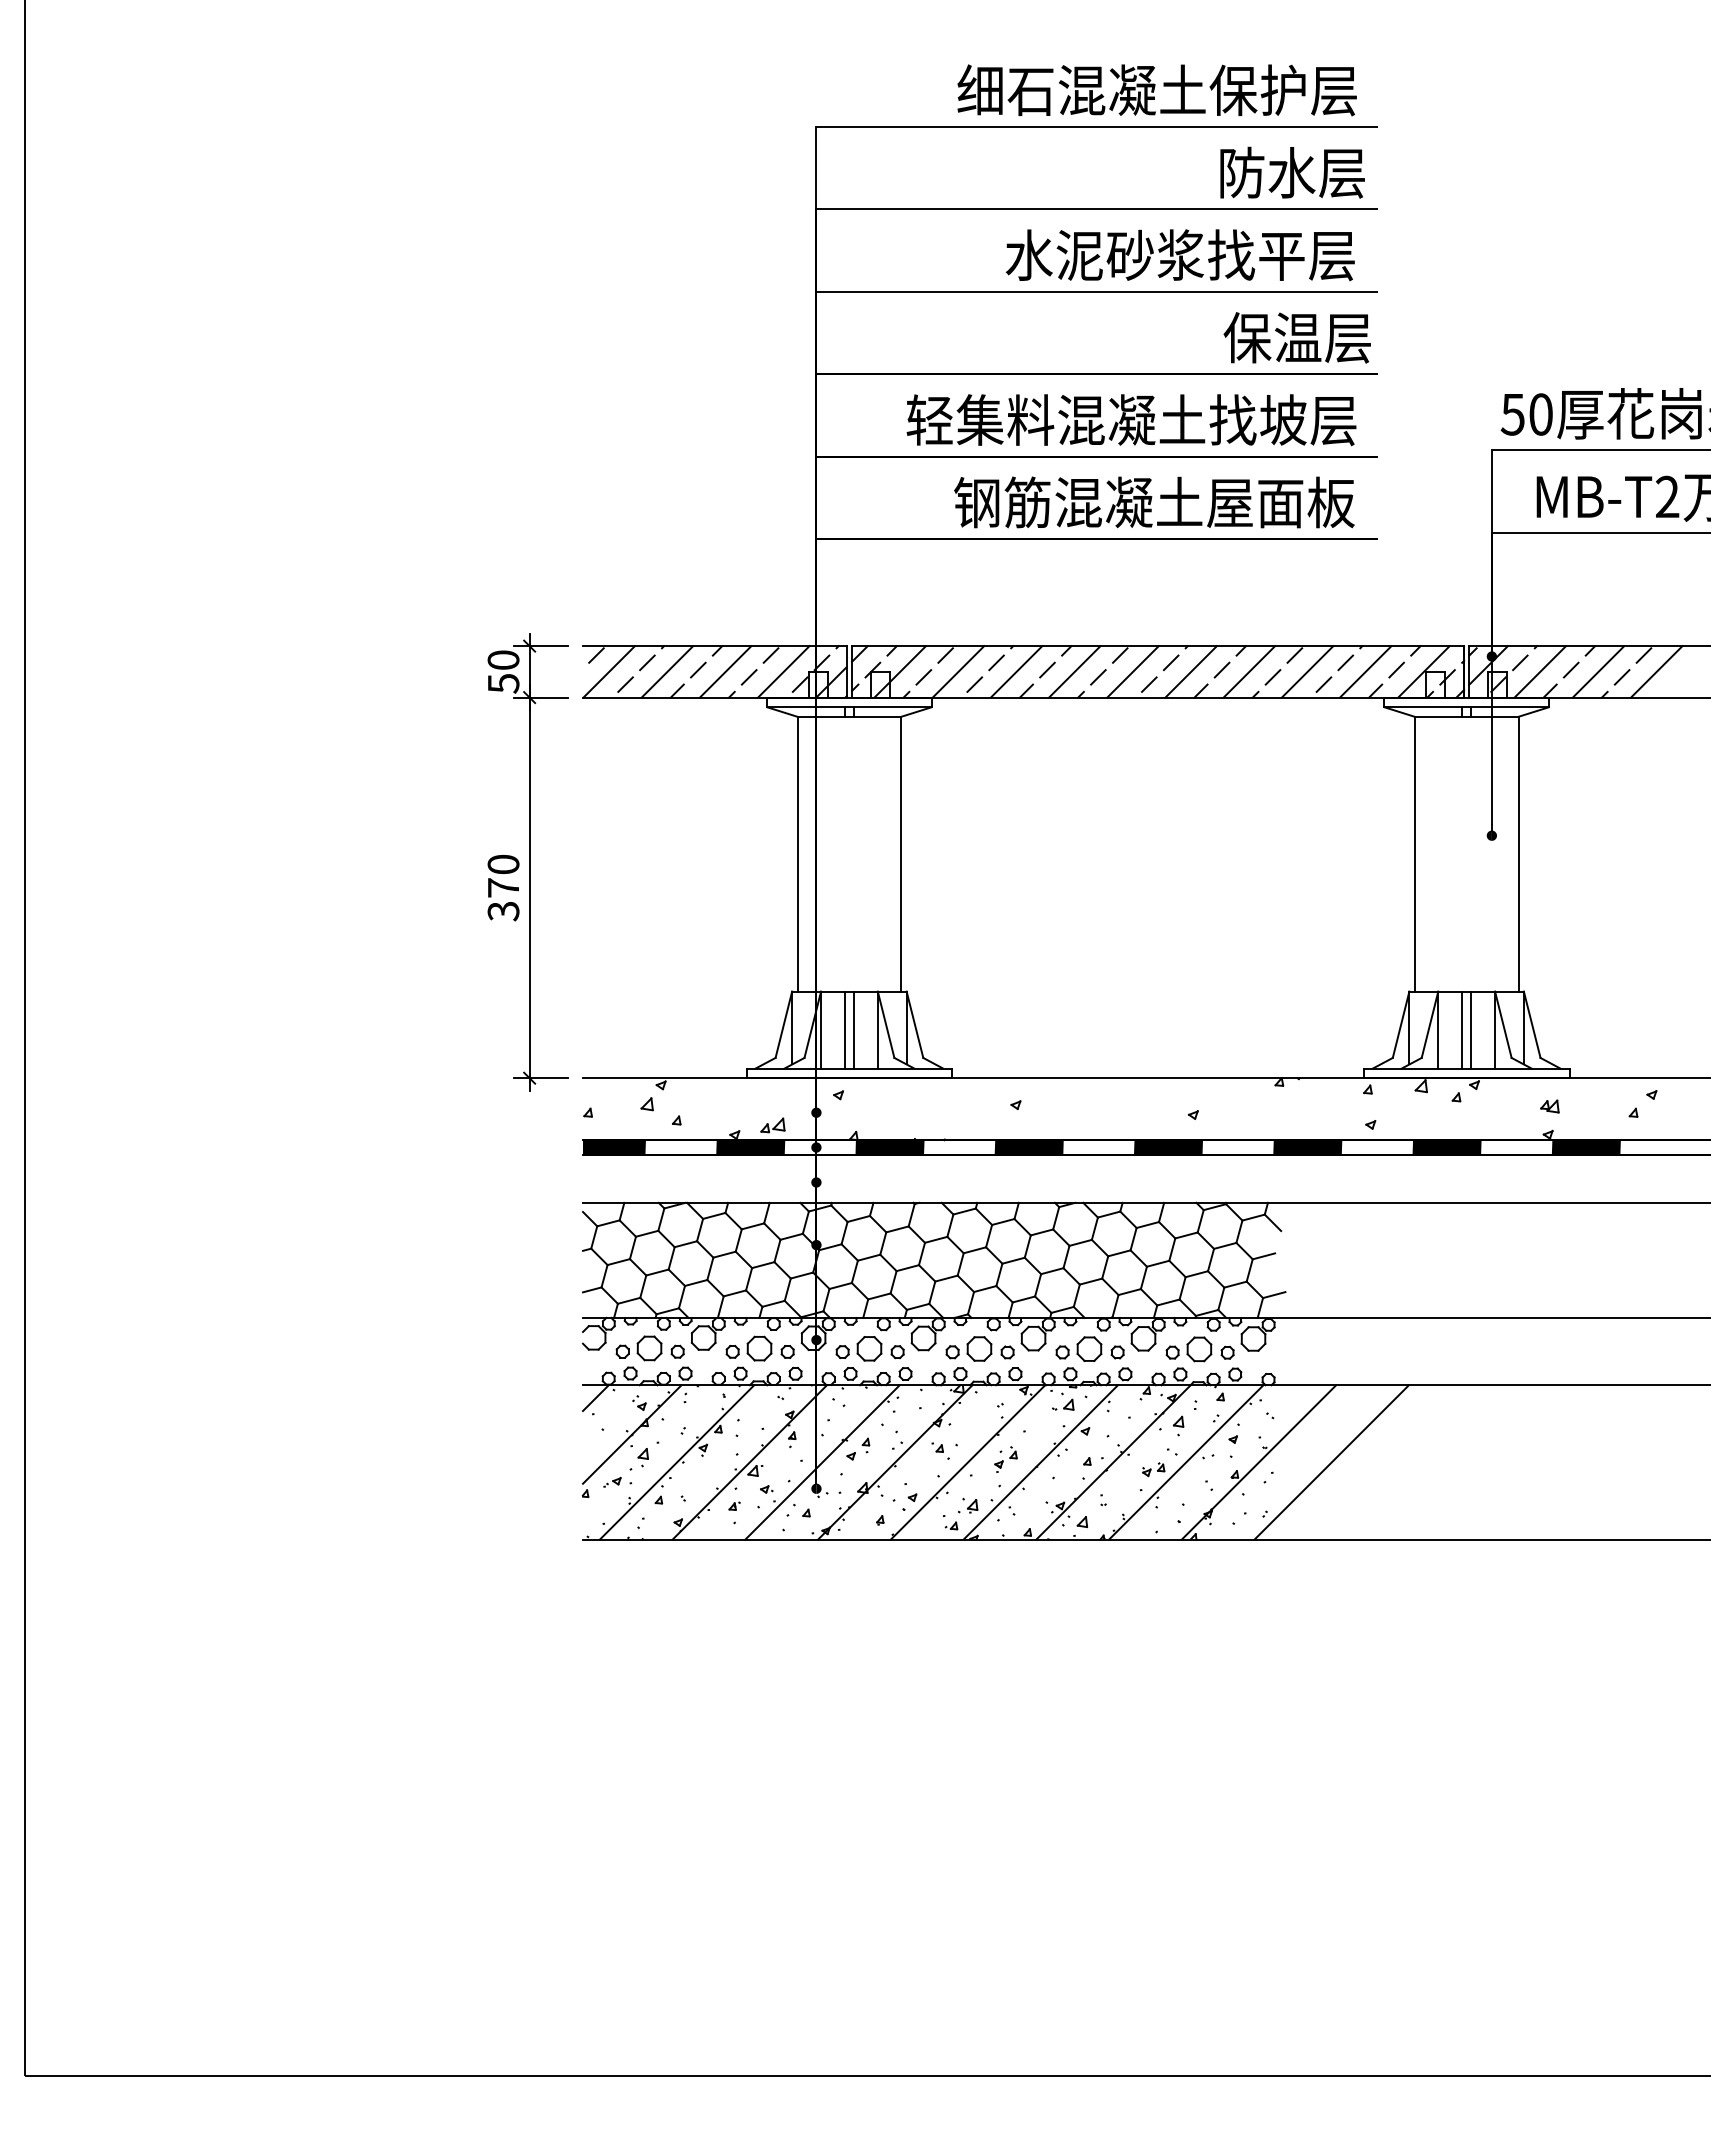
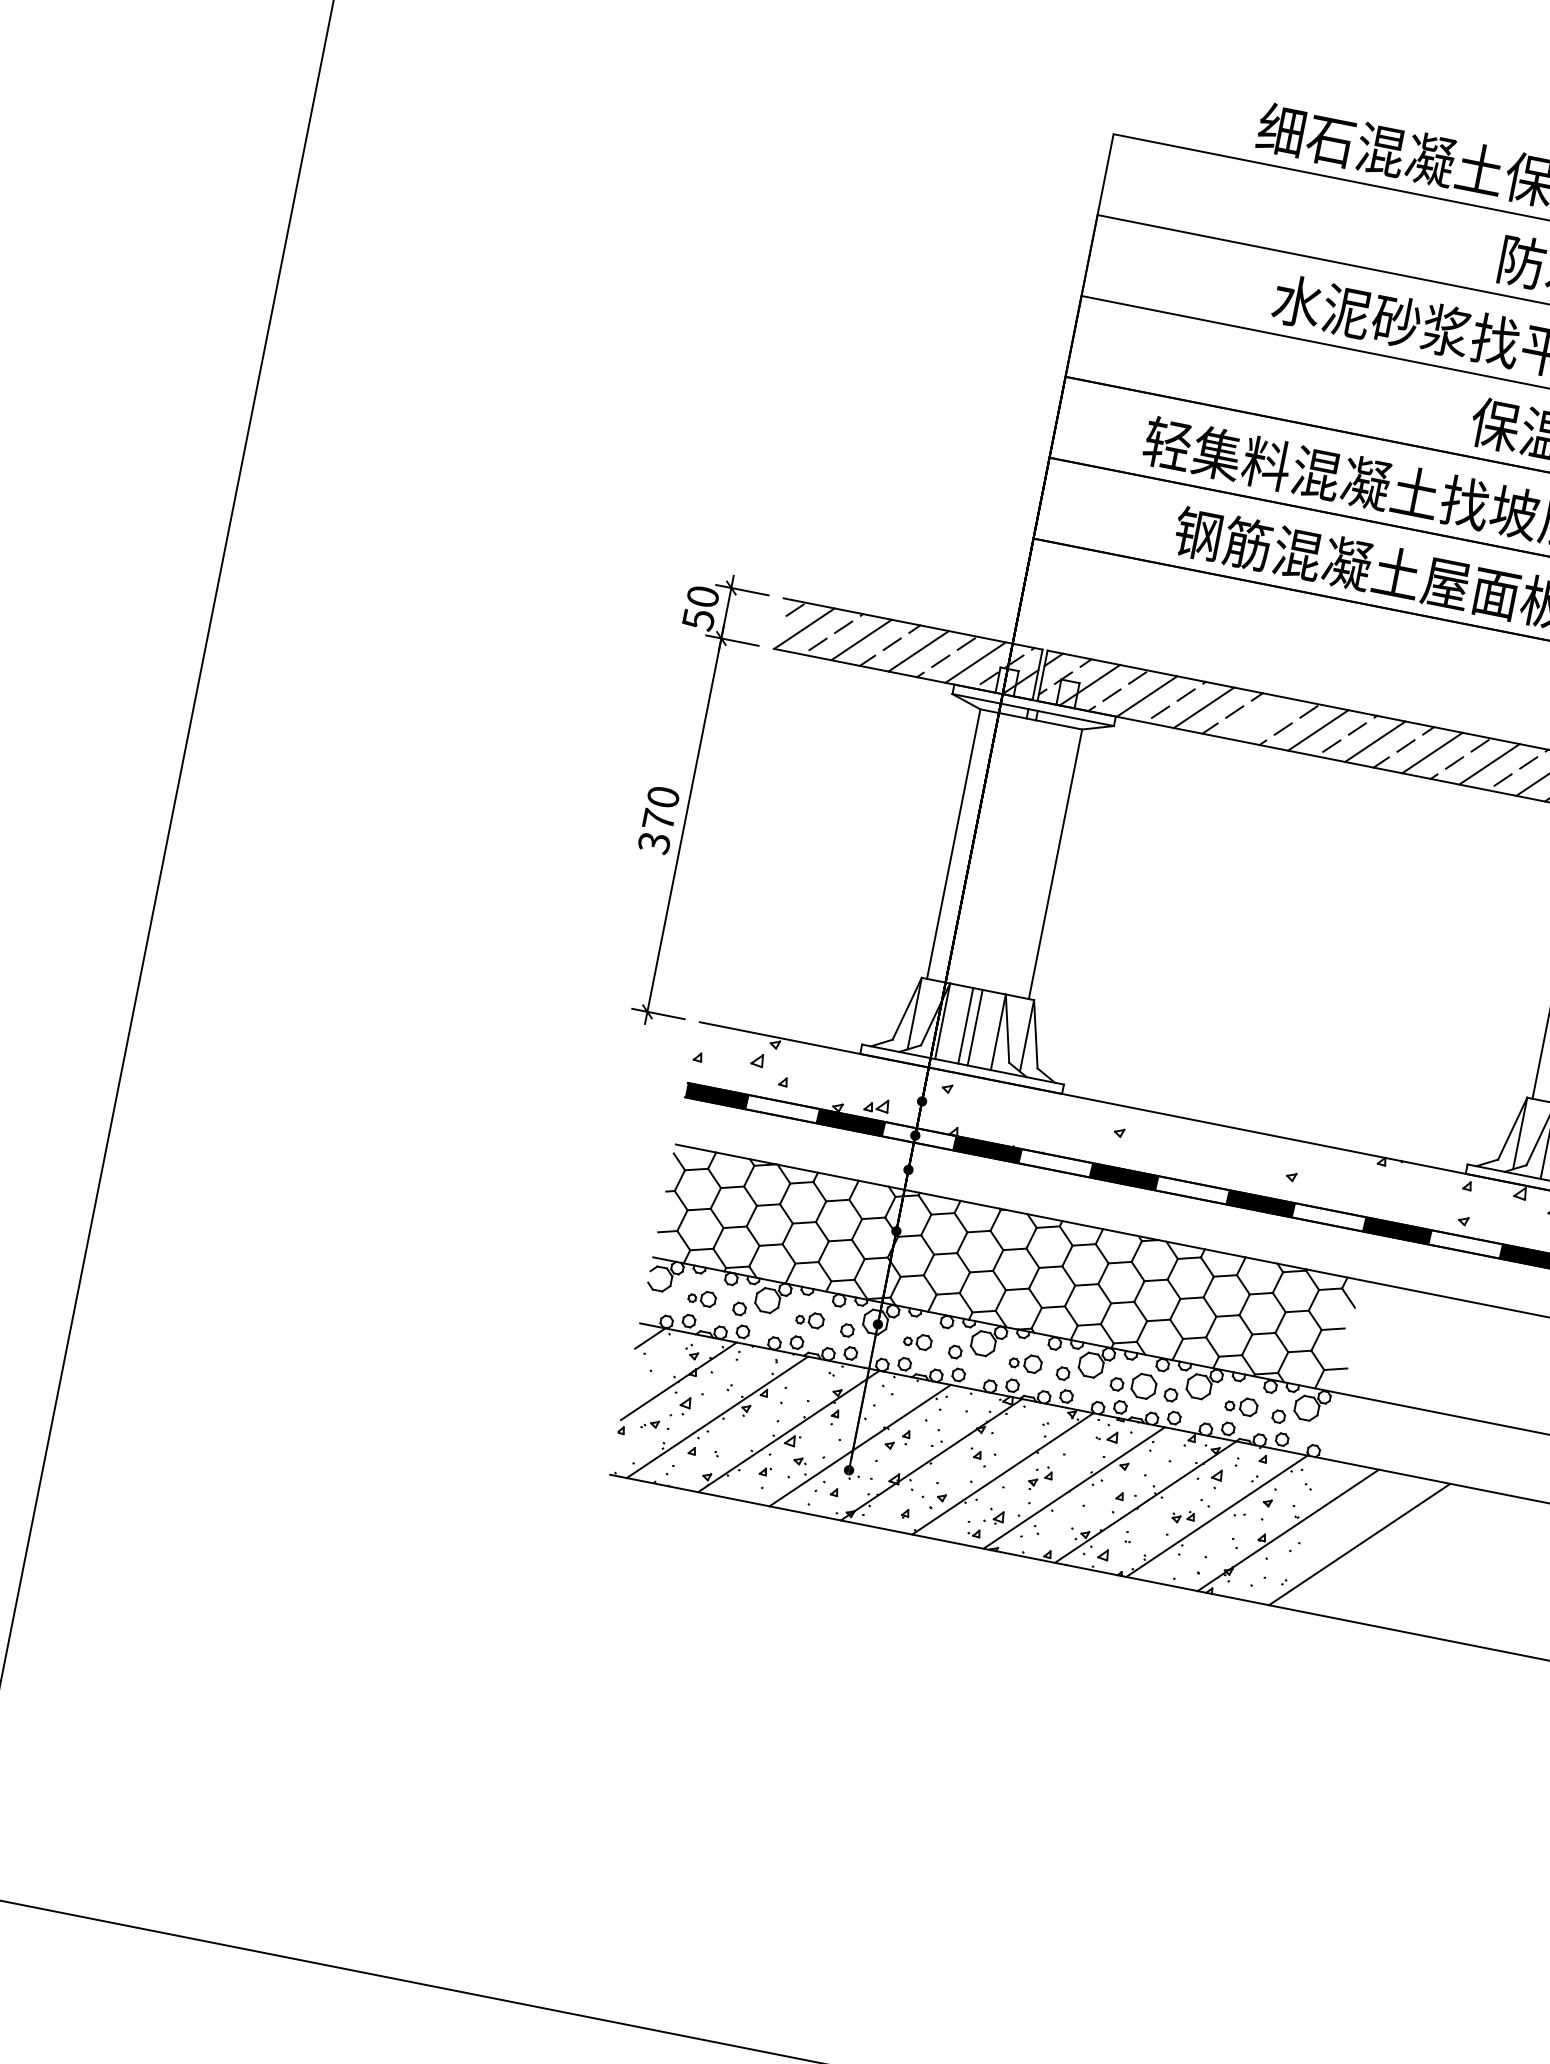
line: (1074, 671) -> (1260, 718), removed
part: (638, 1348) -> (701, 1298), size x0.6
part: (748, 1348) -> (809, 1319), size x0.6
part: (858, 1348) -> (917, 1340), size x0.6
part: (968, 1348) -> (1025, 1362), size x0.7
part: (1188, 1349) -> (1241, 1405), size x0.7

